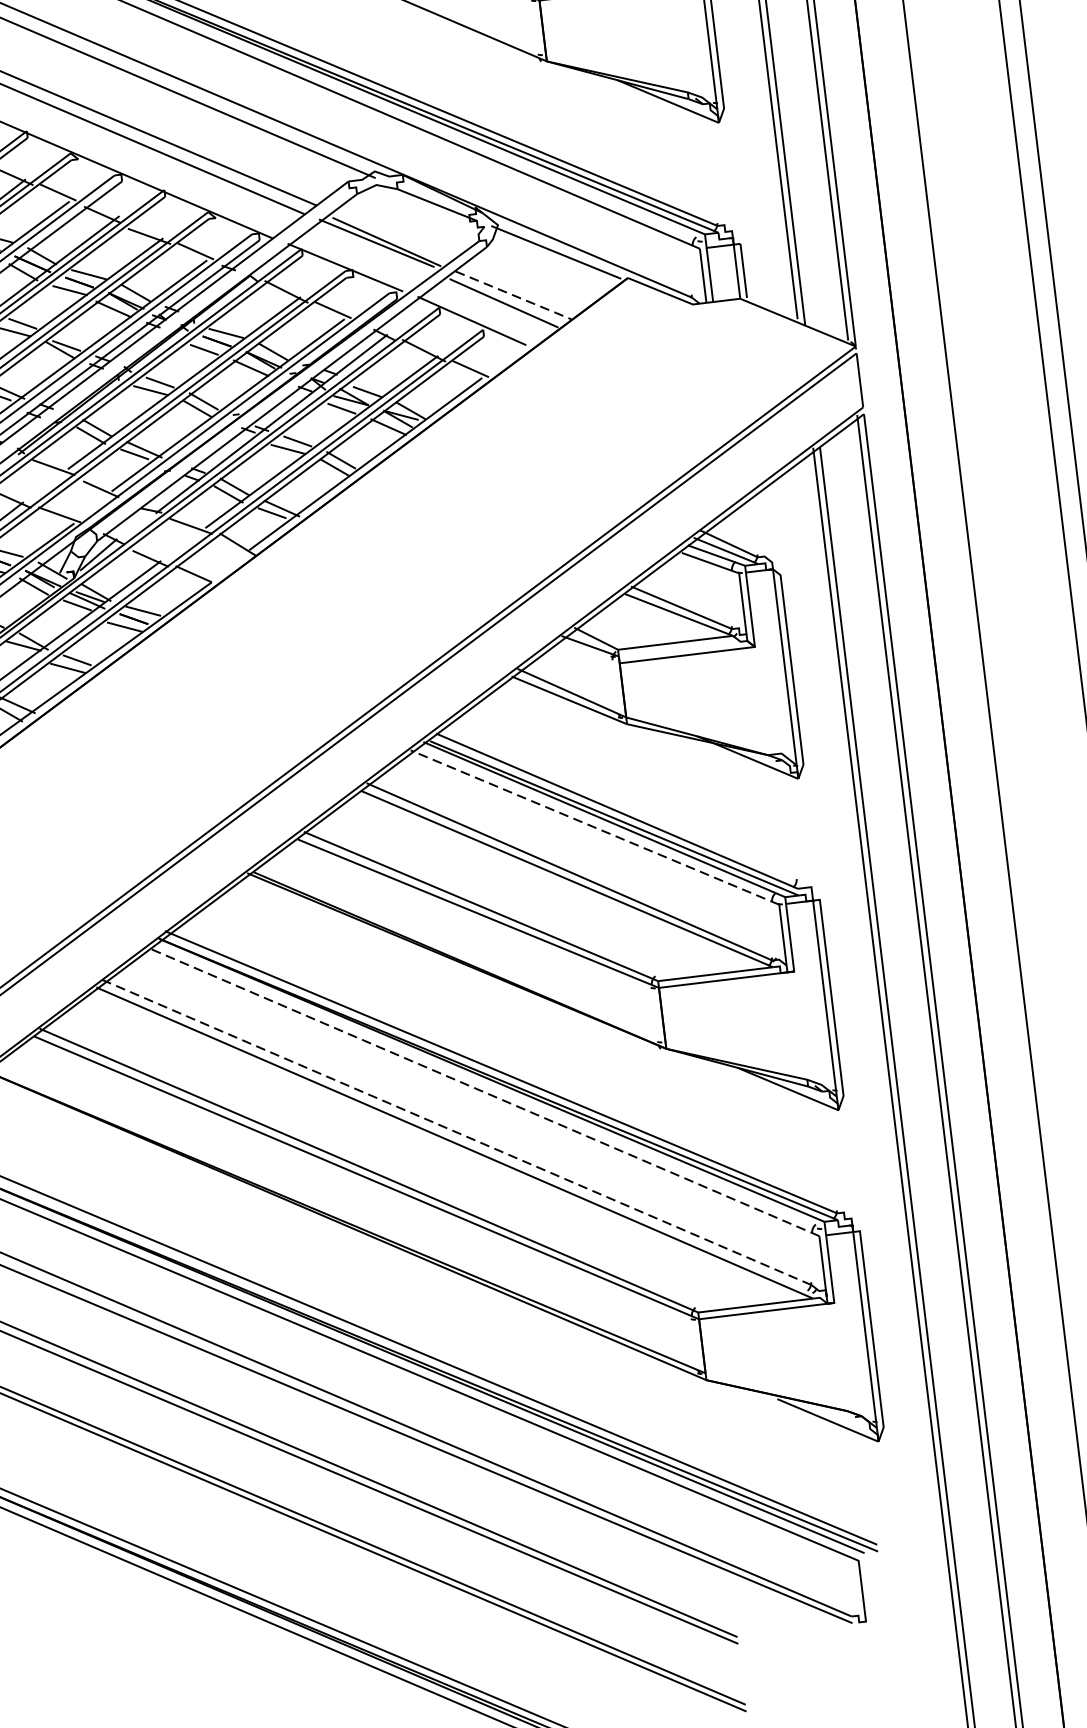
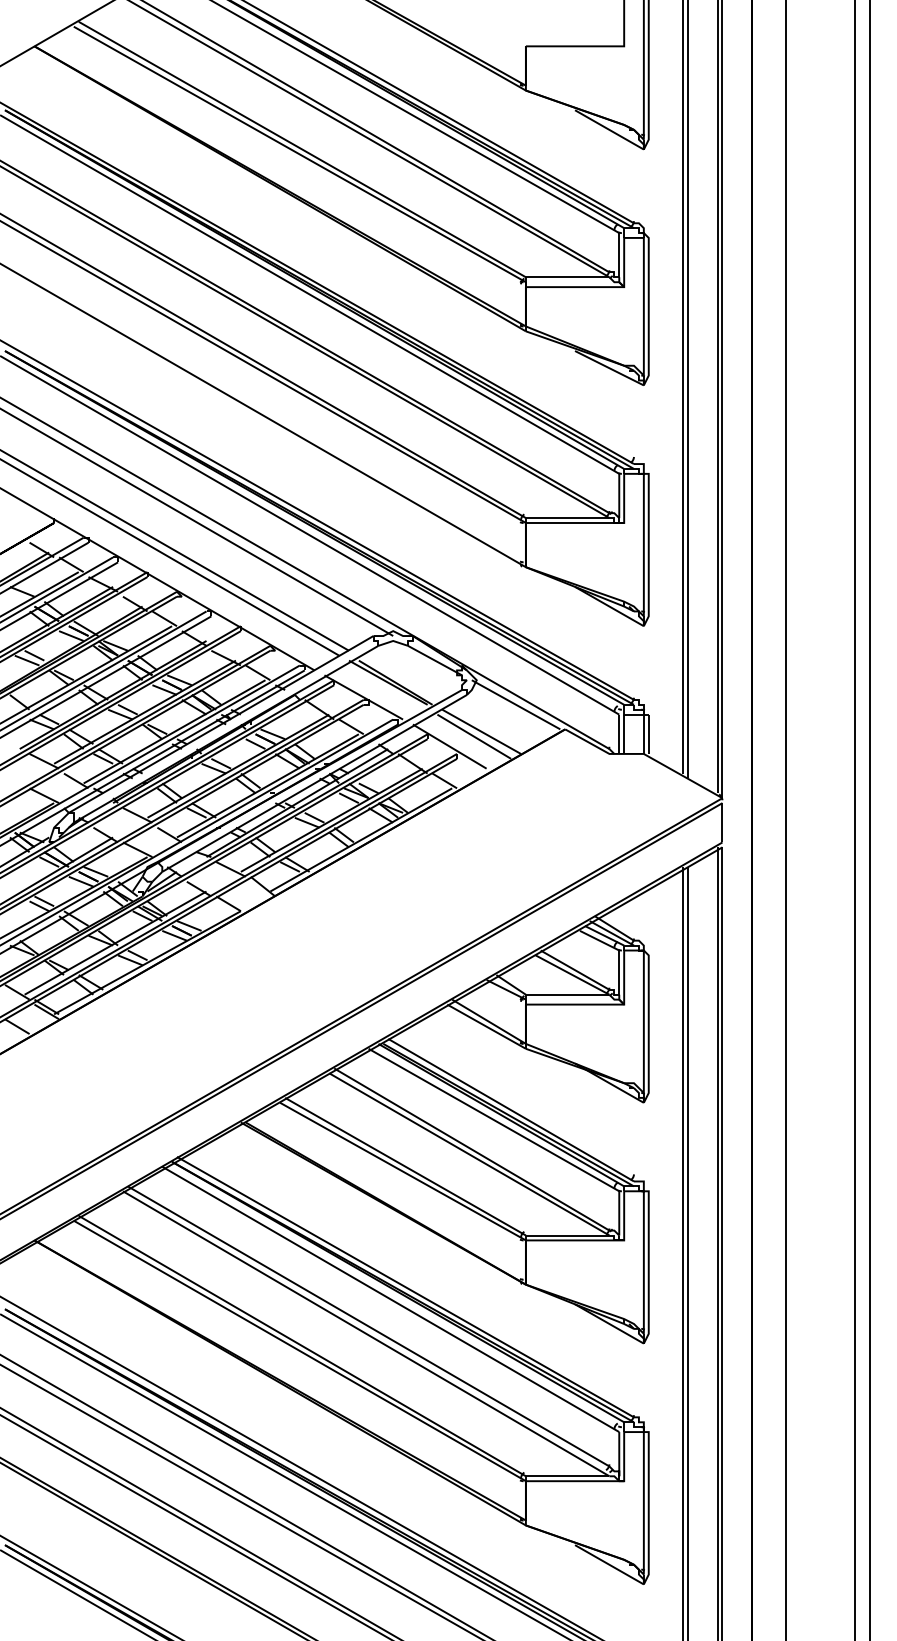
line: (514, 296) -> (482, 732), dashed -> solid
line: (594, 826) -> (493, 1119), dashed -> solid
line: (482, 1091) -> (390, 1299), dashed -> solid
line: (456, 1132) -> (368, 1326), dashed -> solid

